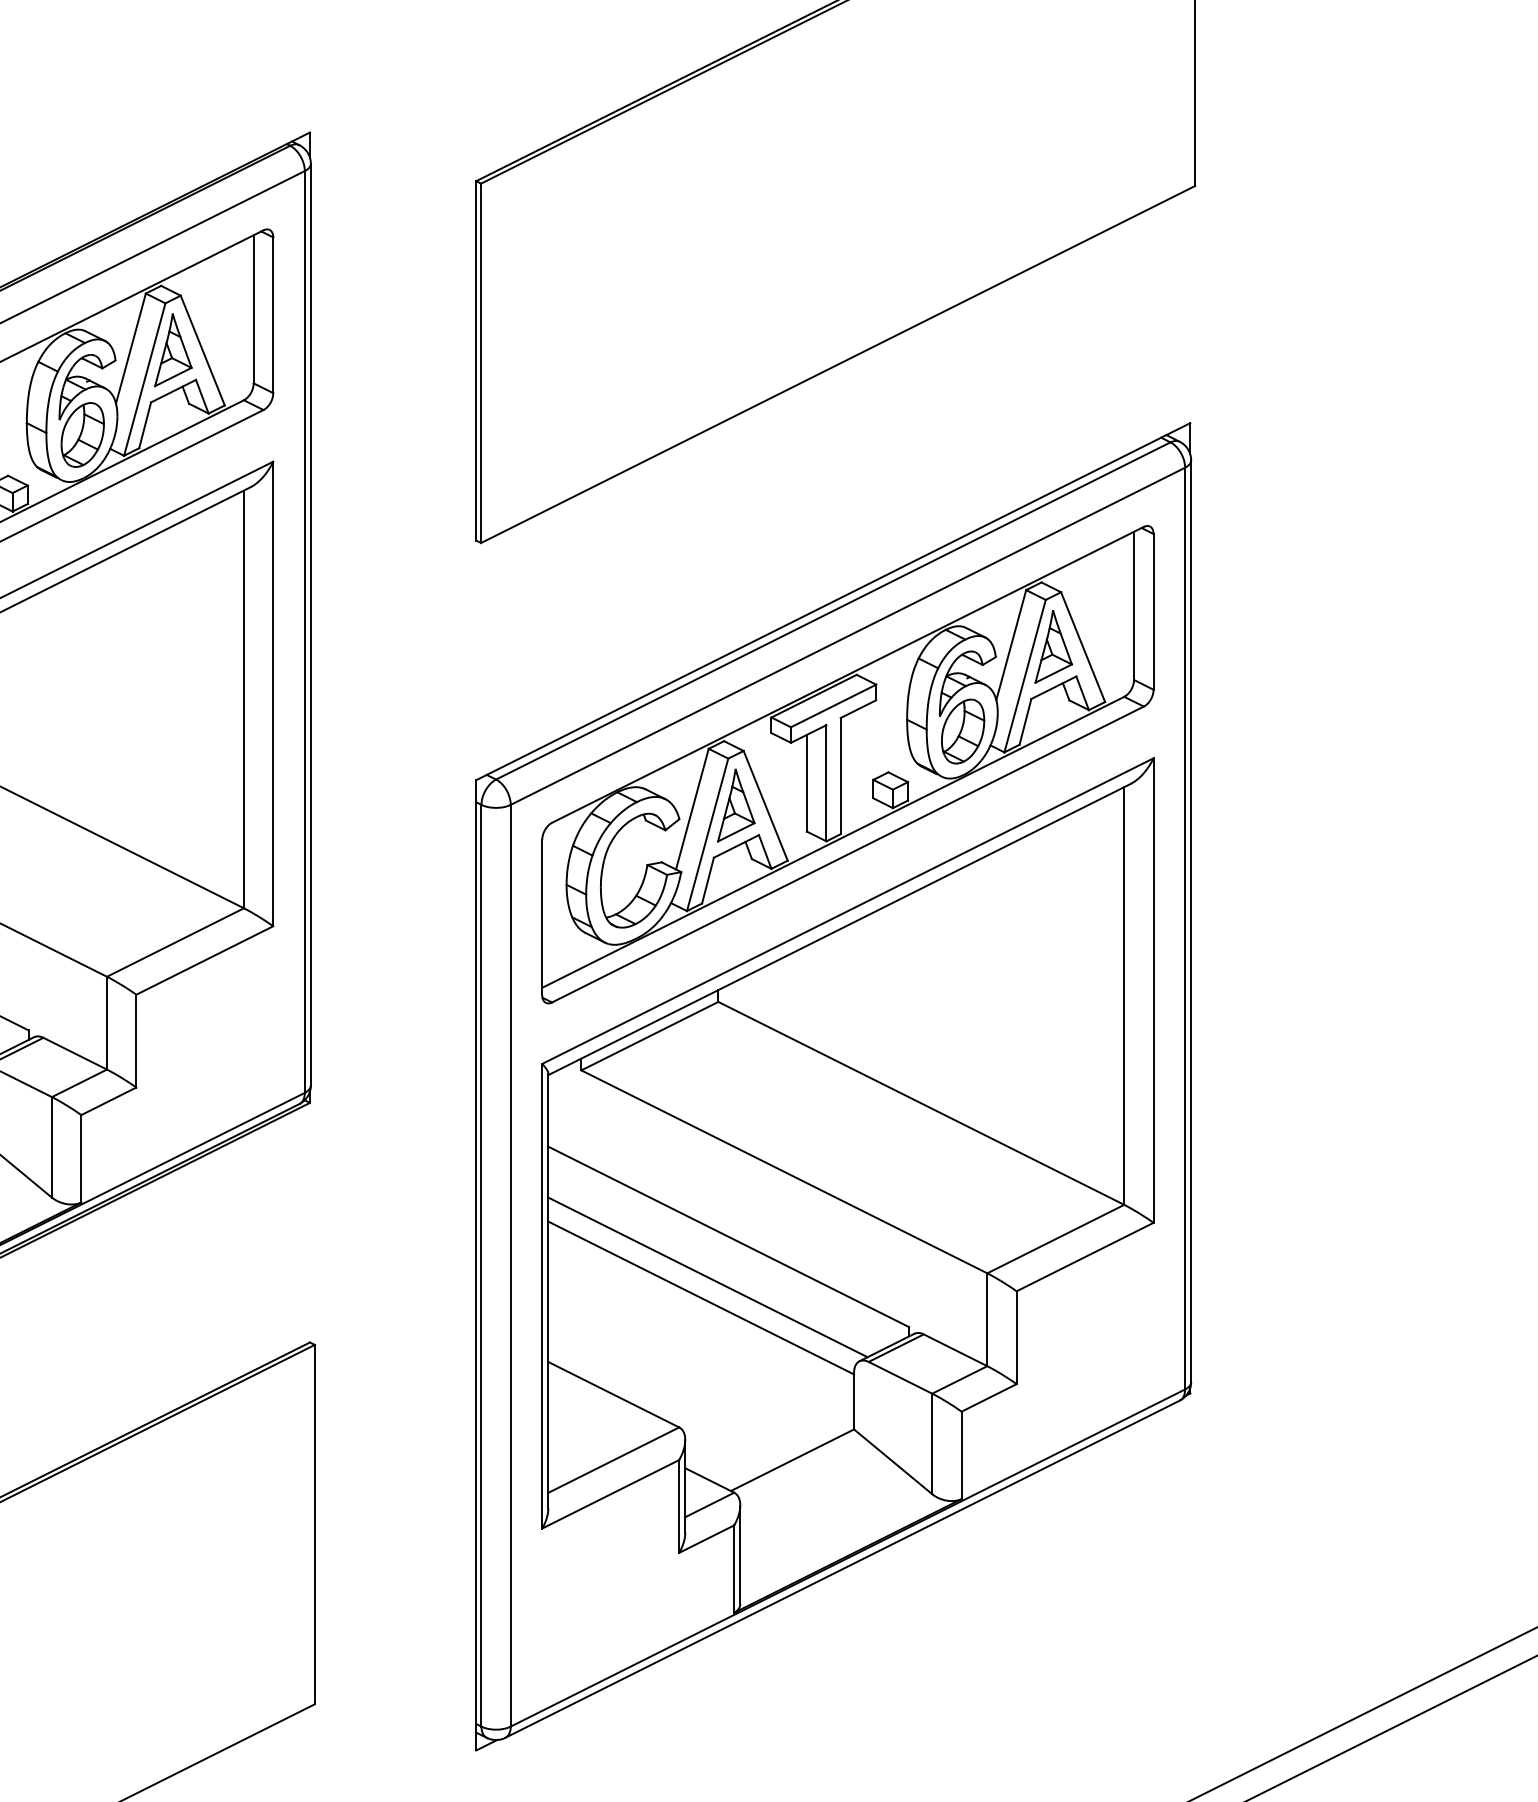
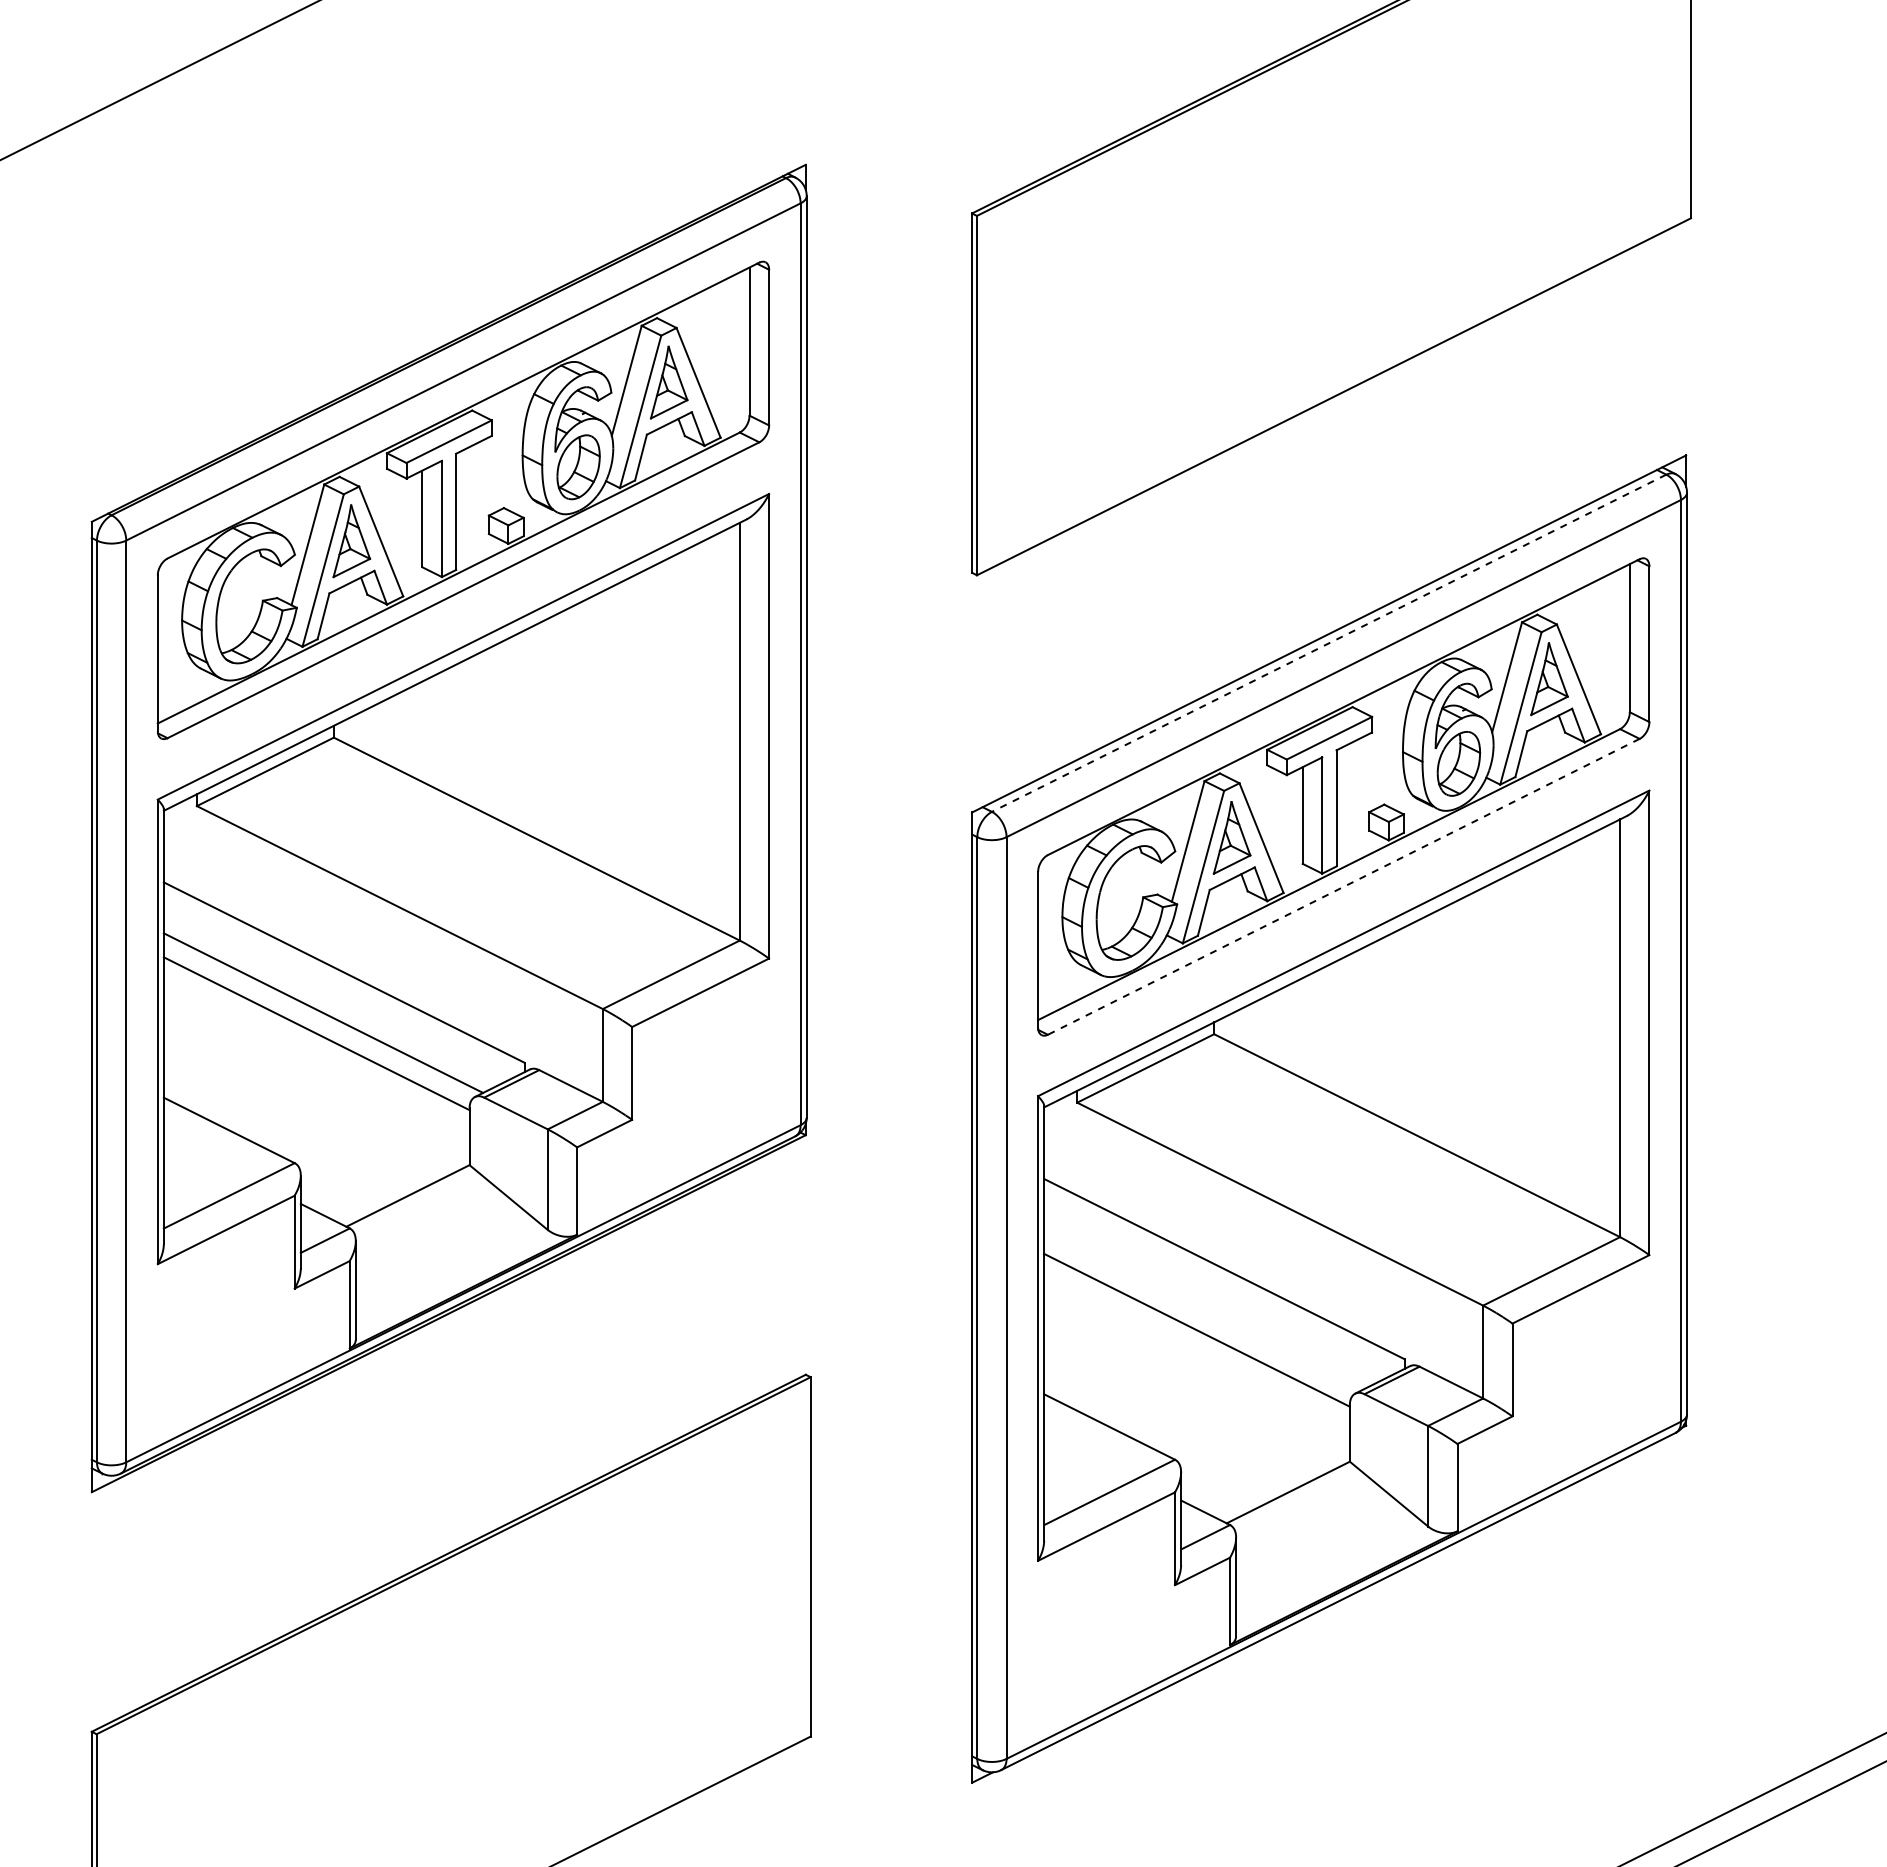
line: (833, 611) -> (1329, 643), solid -> dashed
line: (847, 854) -> (1343, 886), solid -> dashed
line: (707, 1277) -> (1203, 1309), removed

